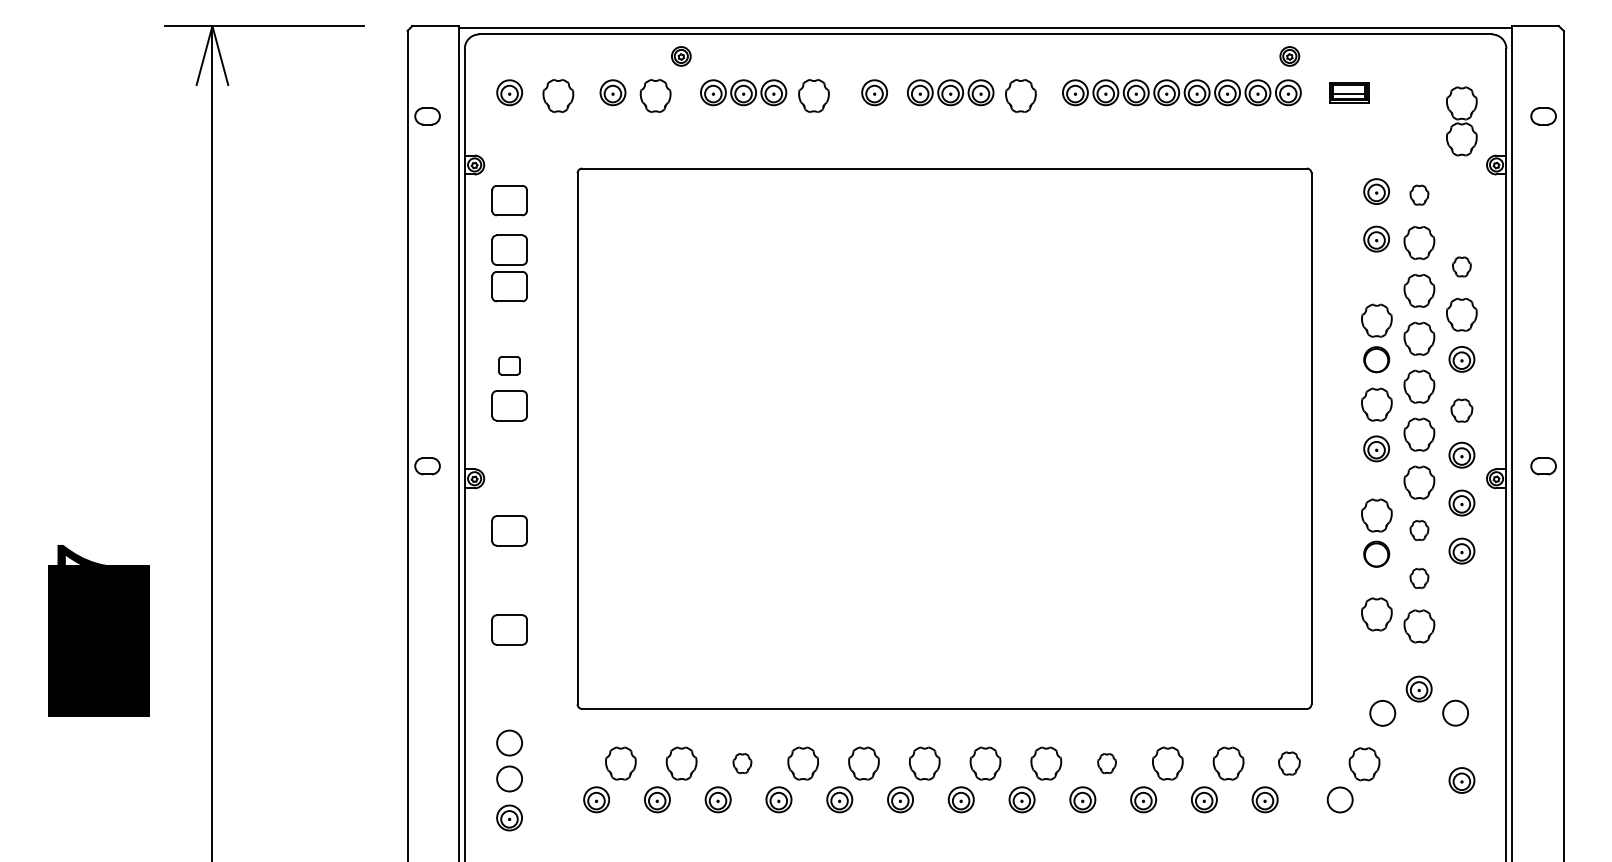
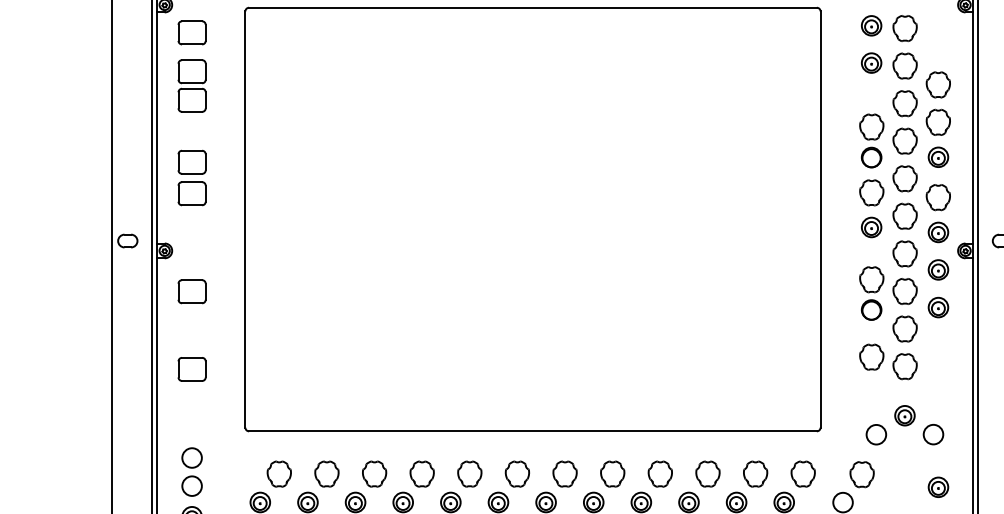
part: (1419, 195) -> (905, 28), size x1.67
part: (1461, 266) -> (938, 84), size x1.67
part: (509, 365) -> (192, 162), size x1.67
part: (1461, 410) -> (938, 197), size x1.43
part: (1419, 530) -> (905, 291), size x1.67
part: (1419, 578) -> (905, 329), size x1.67
part: (742, 763) -> (374, 474), size x1.67
part: (1106, 763) -> (659, 474), size x1.67
part: (1289, 763) -> (803, 474), size x1.43

